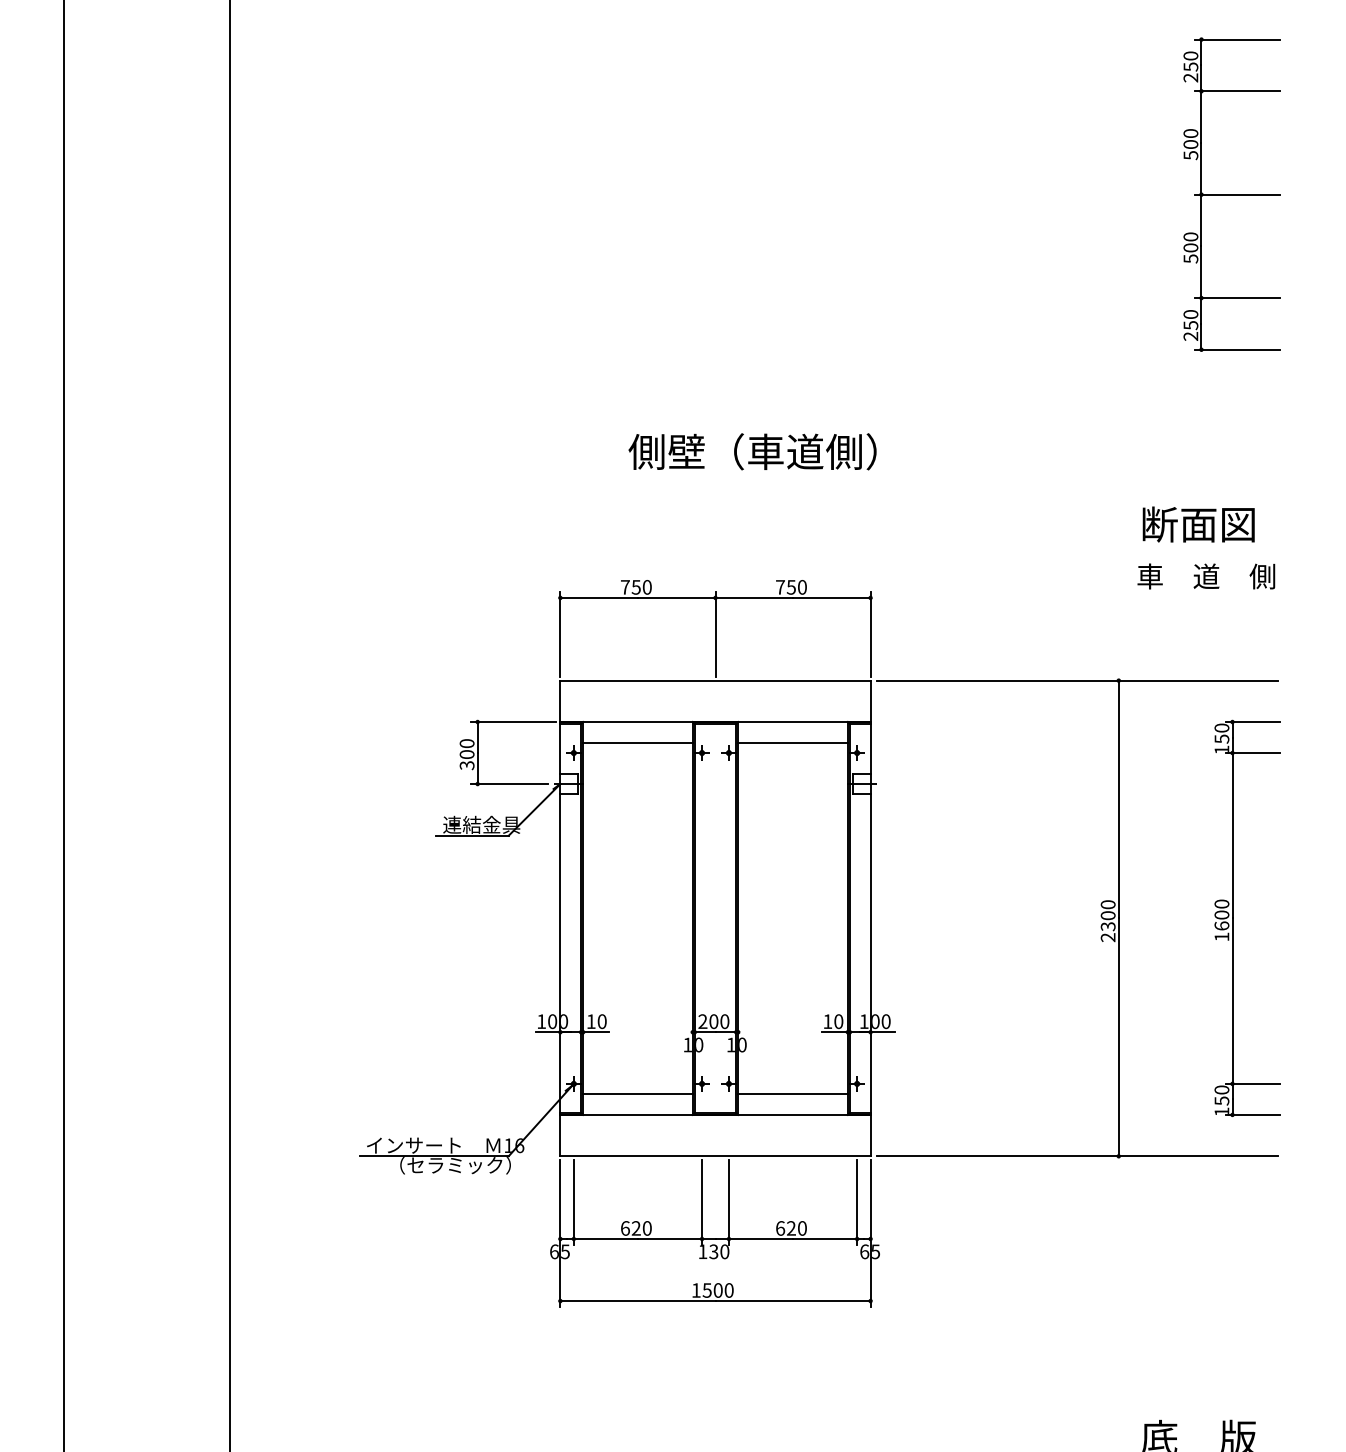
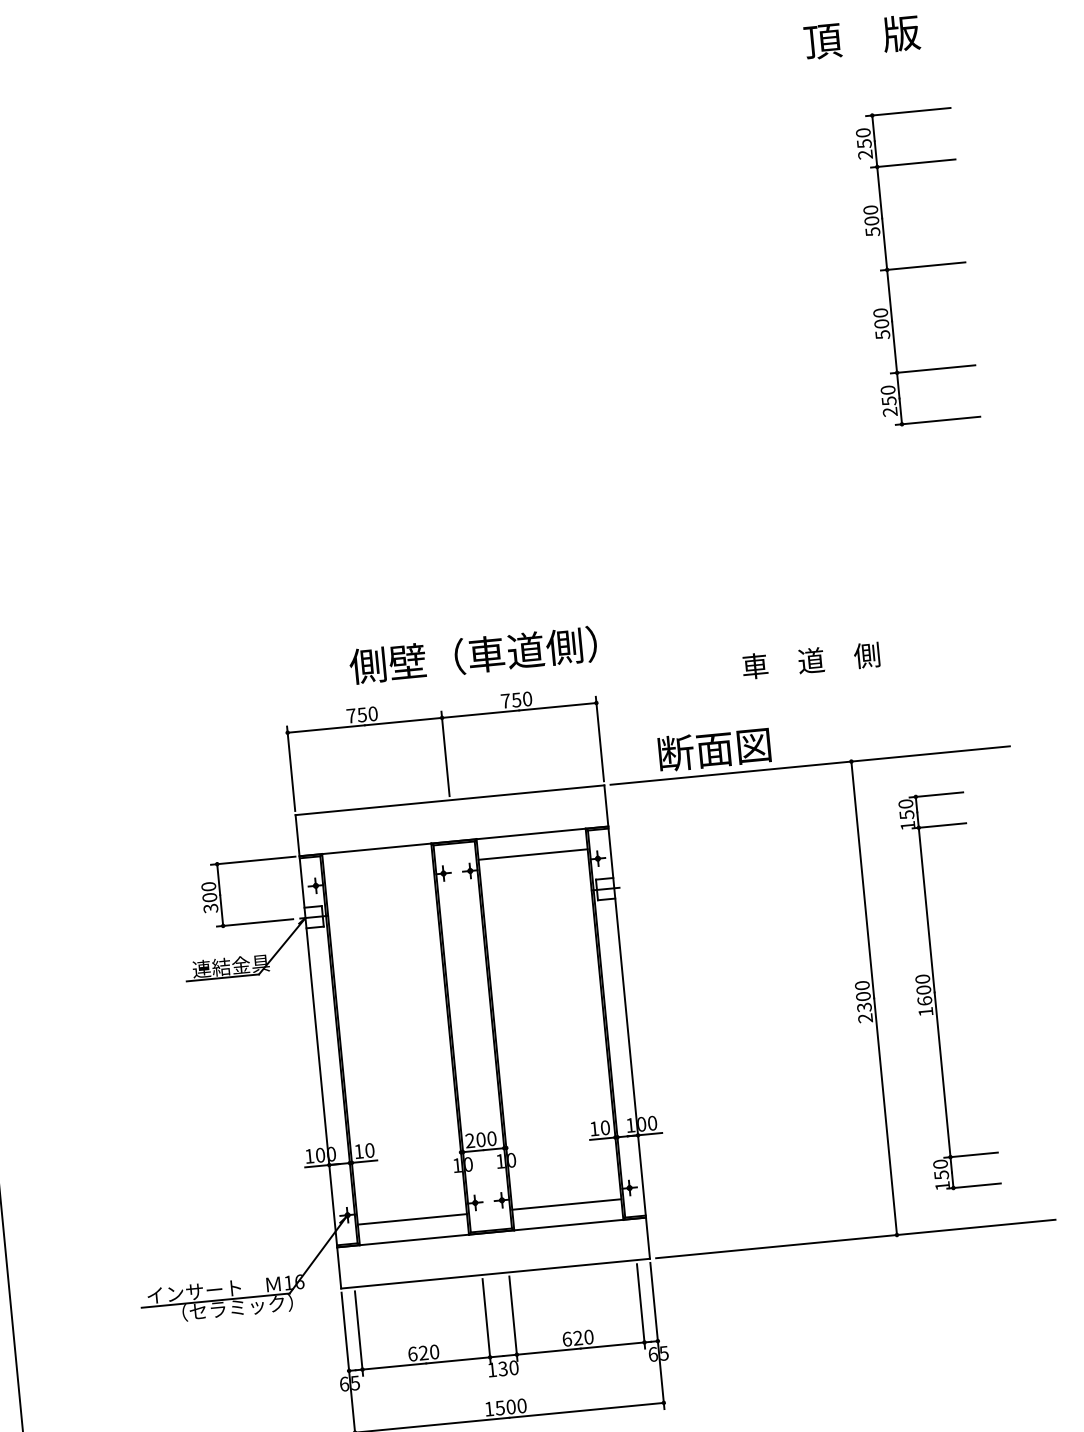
text: (752, 451) -> (473, 655), moved
text: (1198, 524) -> (714, 749), moved
text: (1206, 576) -> (811, 660), moved
line: (637, 742) -> (378, 869), removed
part: (1233, 917) -> (935, 991), moved

